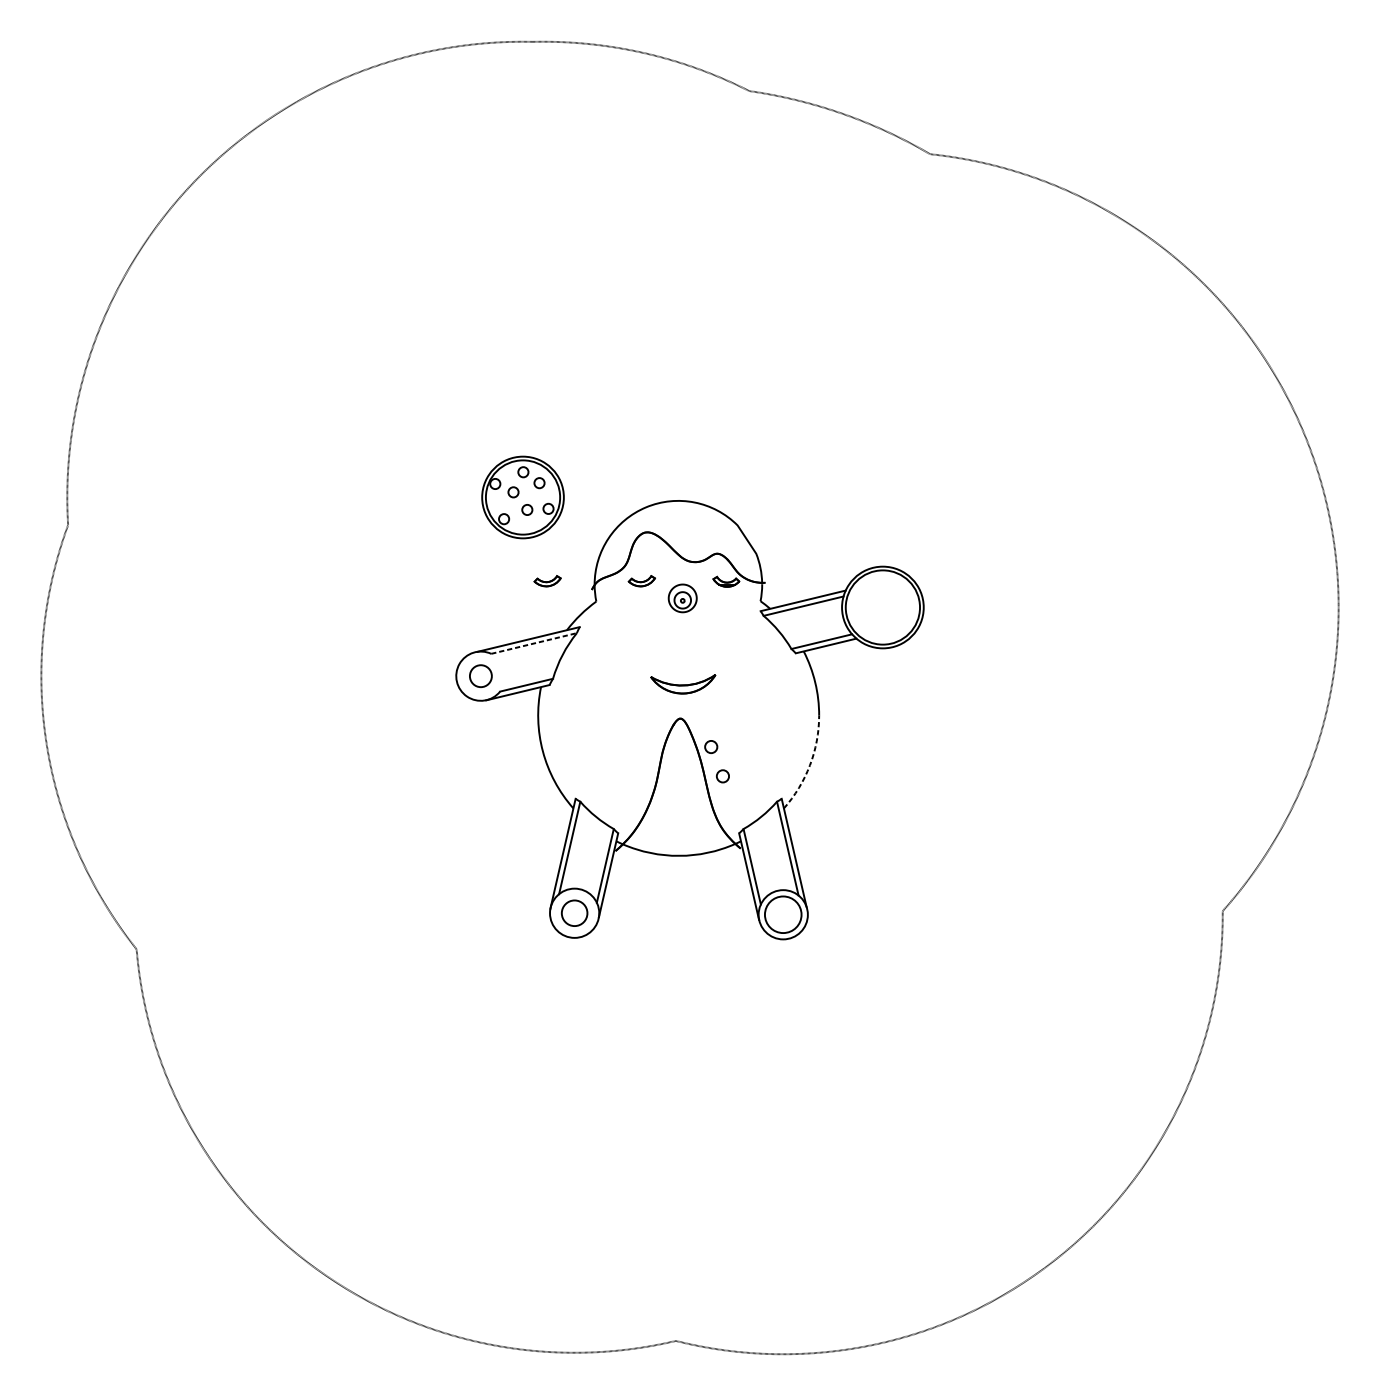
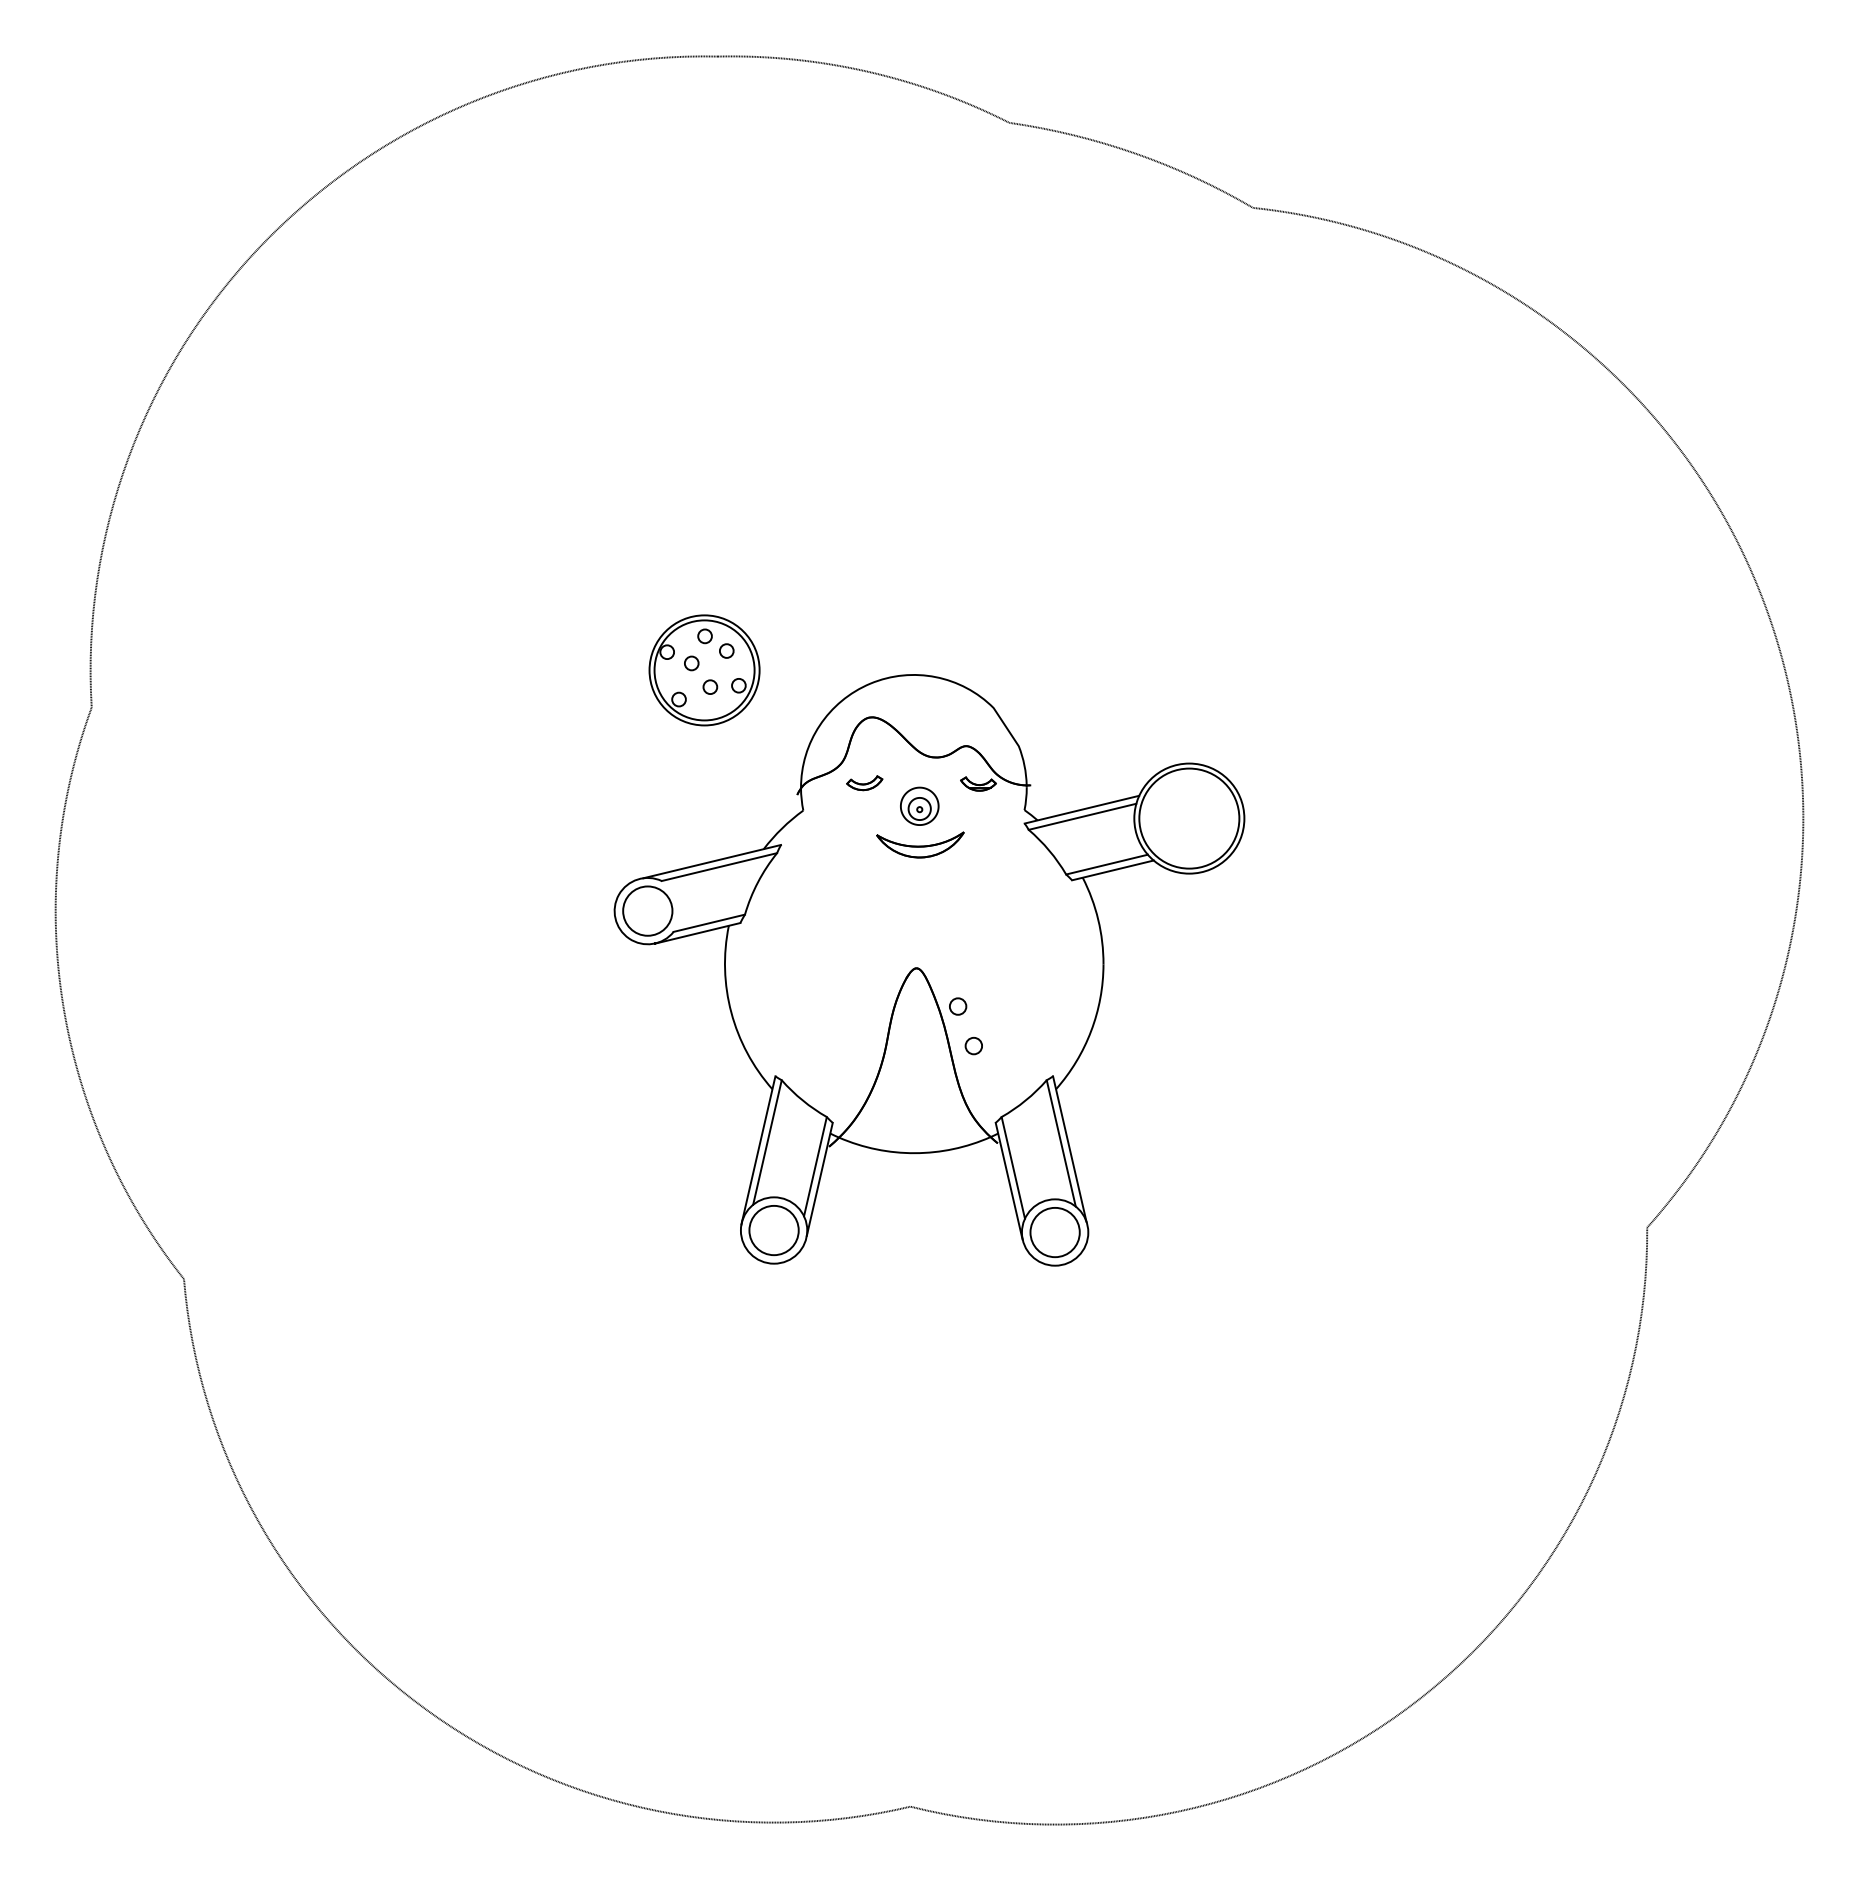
part: (547, 581) -> (737, 783), removed
line: (534, 643) -> (719, 866), dashed -> solid
circle: (480, 675) -> (647, 910), size x1.67
part: (683, 683) -> (920, 844), moved
arc: (810, 765) -> (1091, 1031), dashed -> solid
circle: (574, 913) -> (773, 1230), size x1.43

